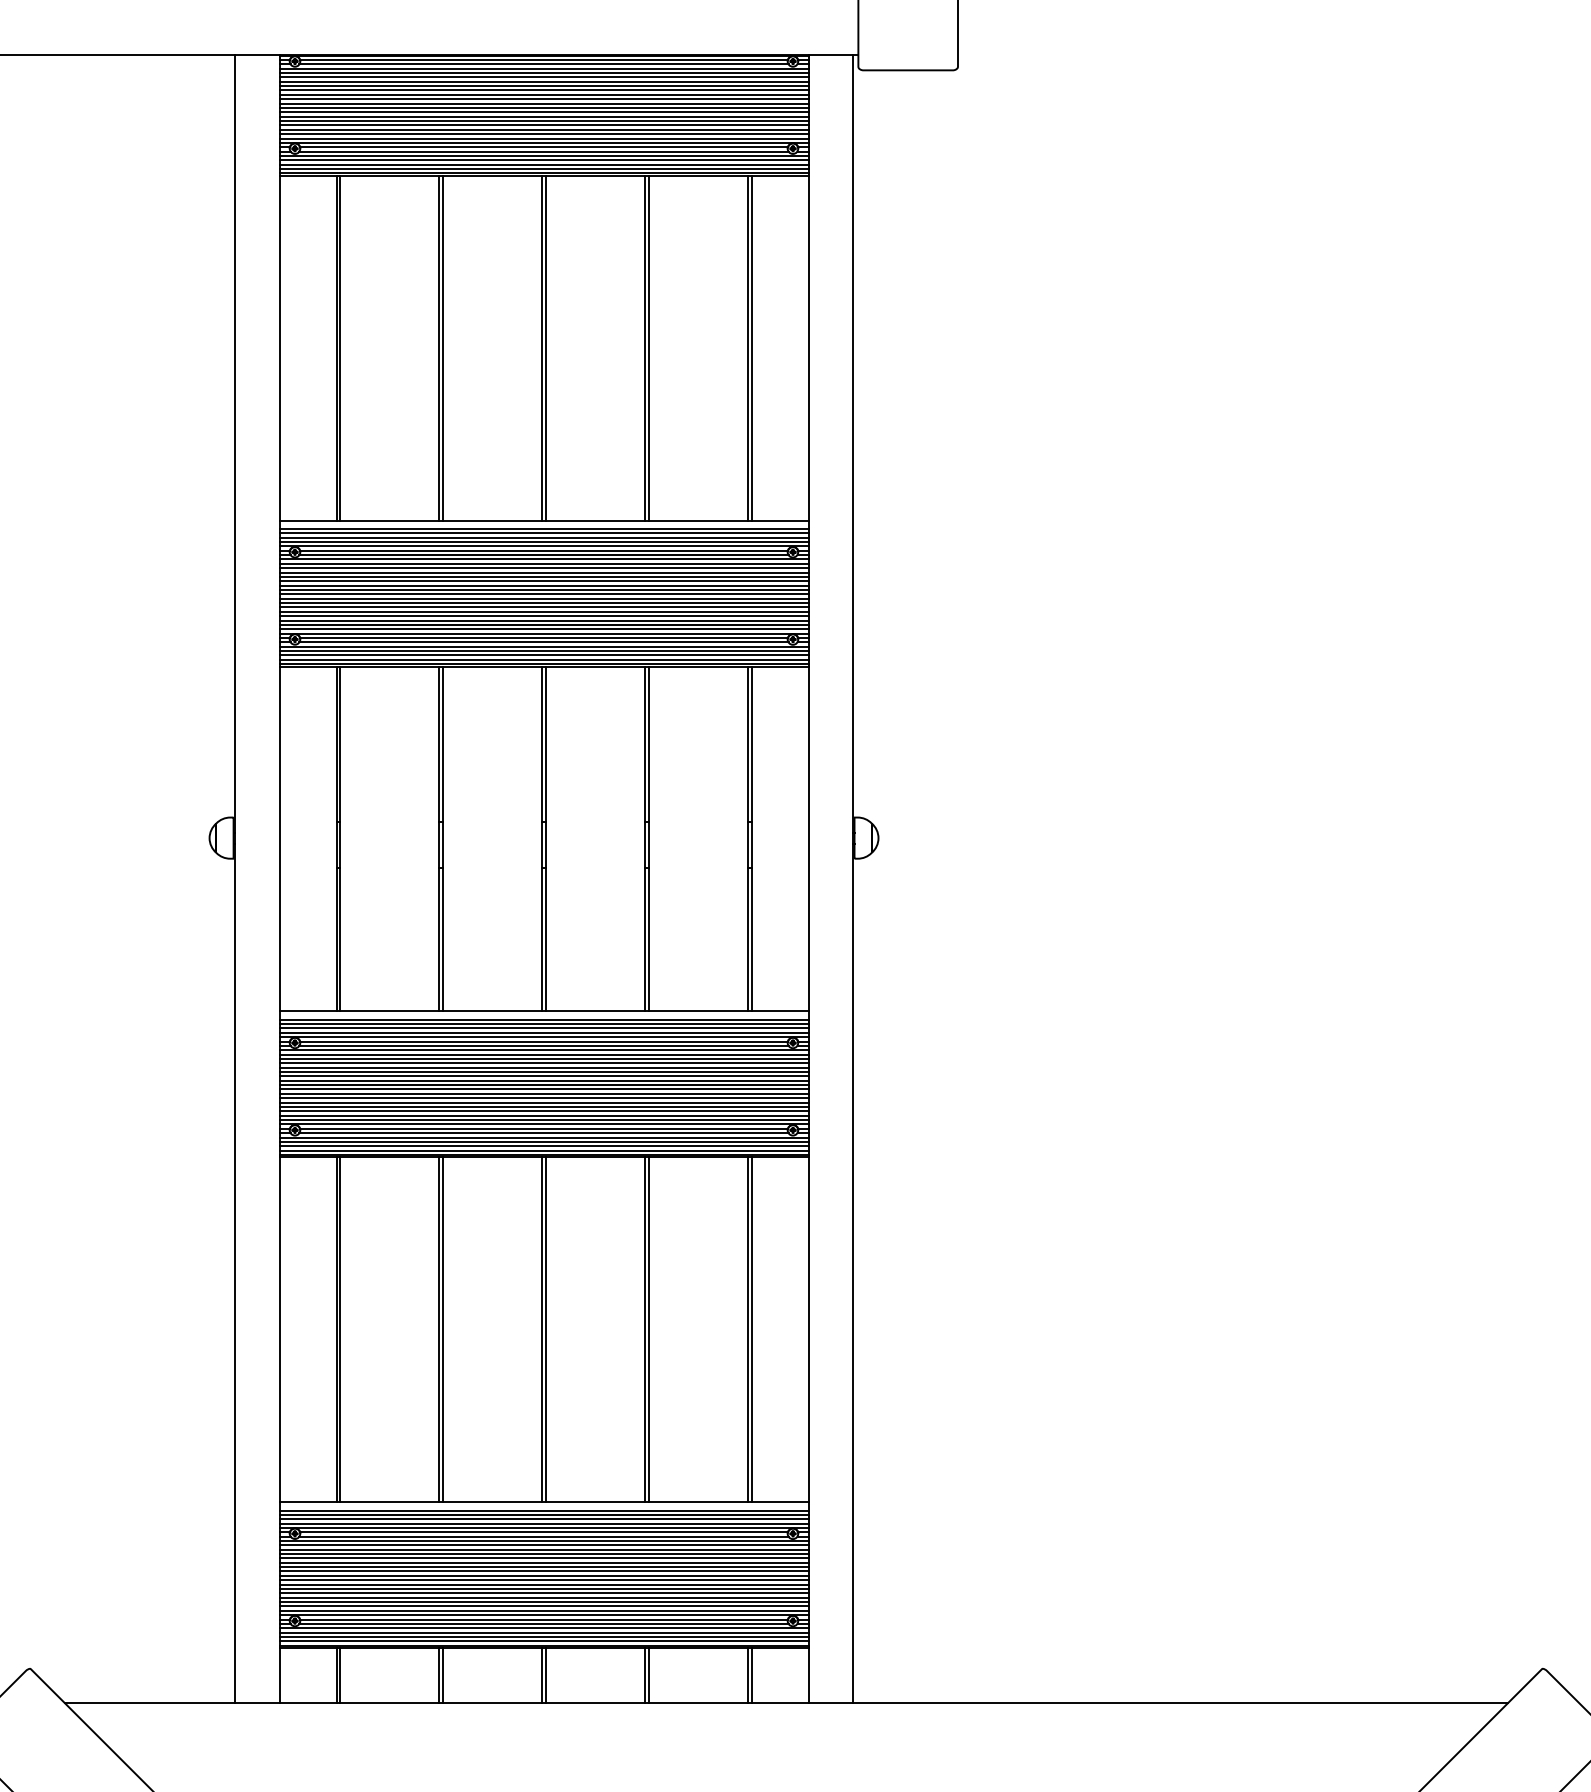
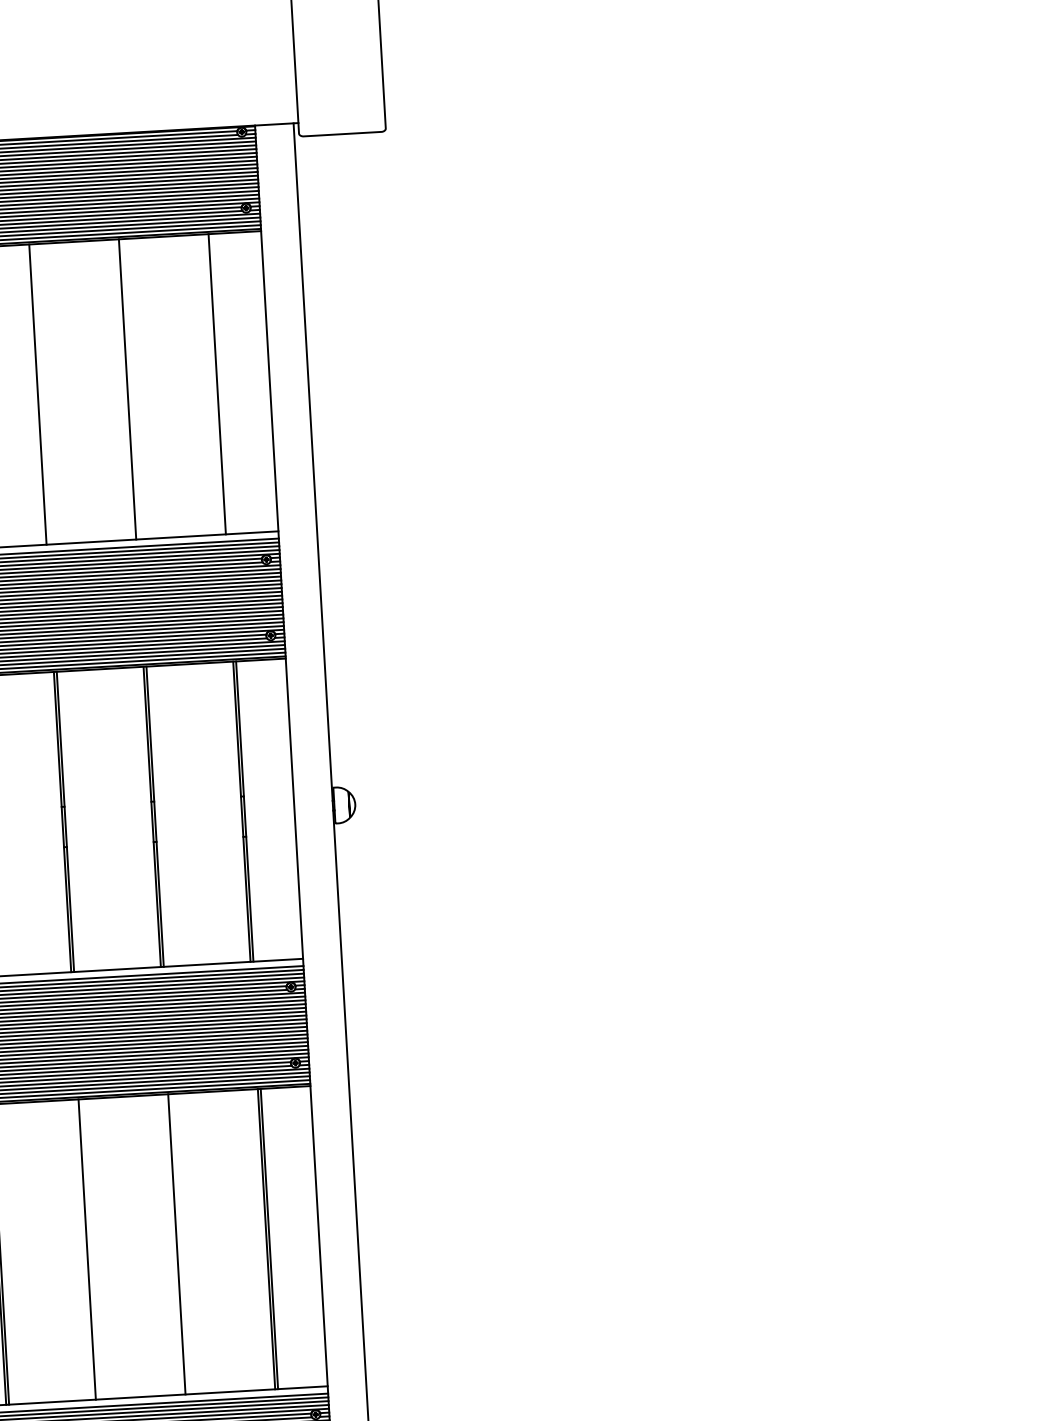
line: (545, 347) -> (40, 393), removed
line: (648, 347) -> (130, 388), removed
line: (751, 347) -> (220, 383), removed
line: (545, 1329) -> (89, 1249), removed
line: (648, 1329) -> (179, 1243), removed

